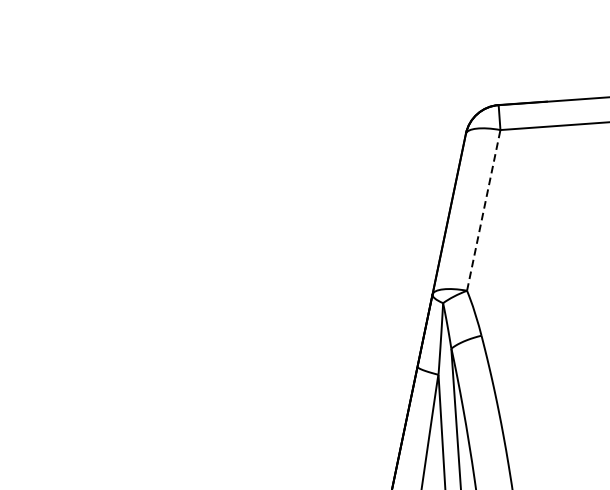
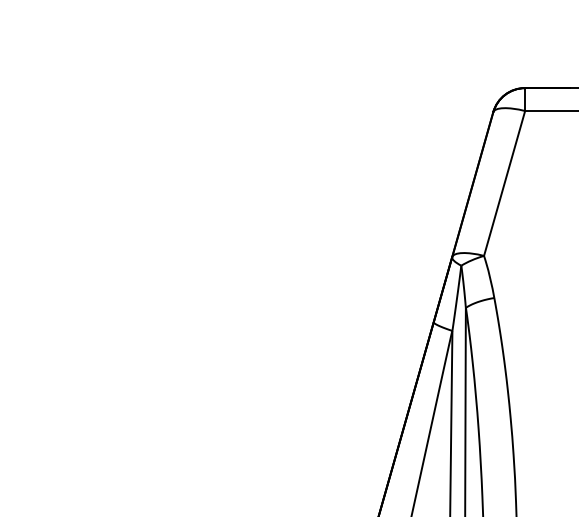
line: (483, 210) -> (504, 183), dashed -> solid

